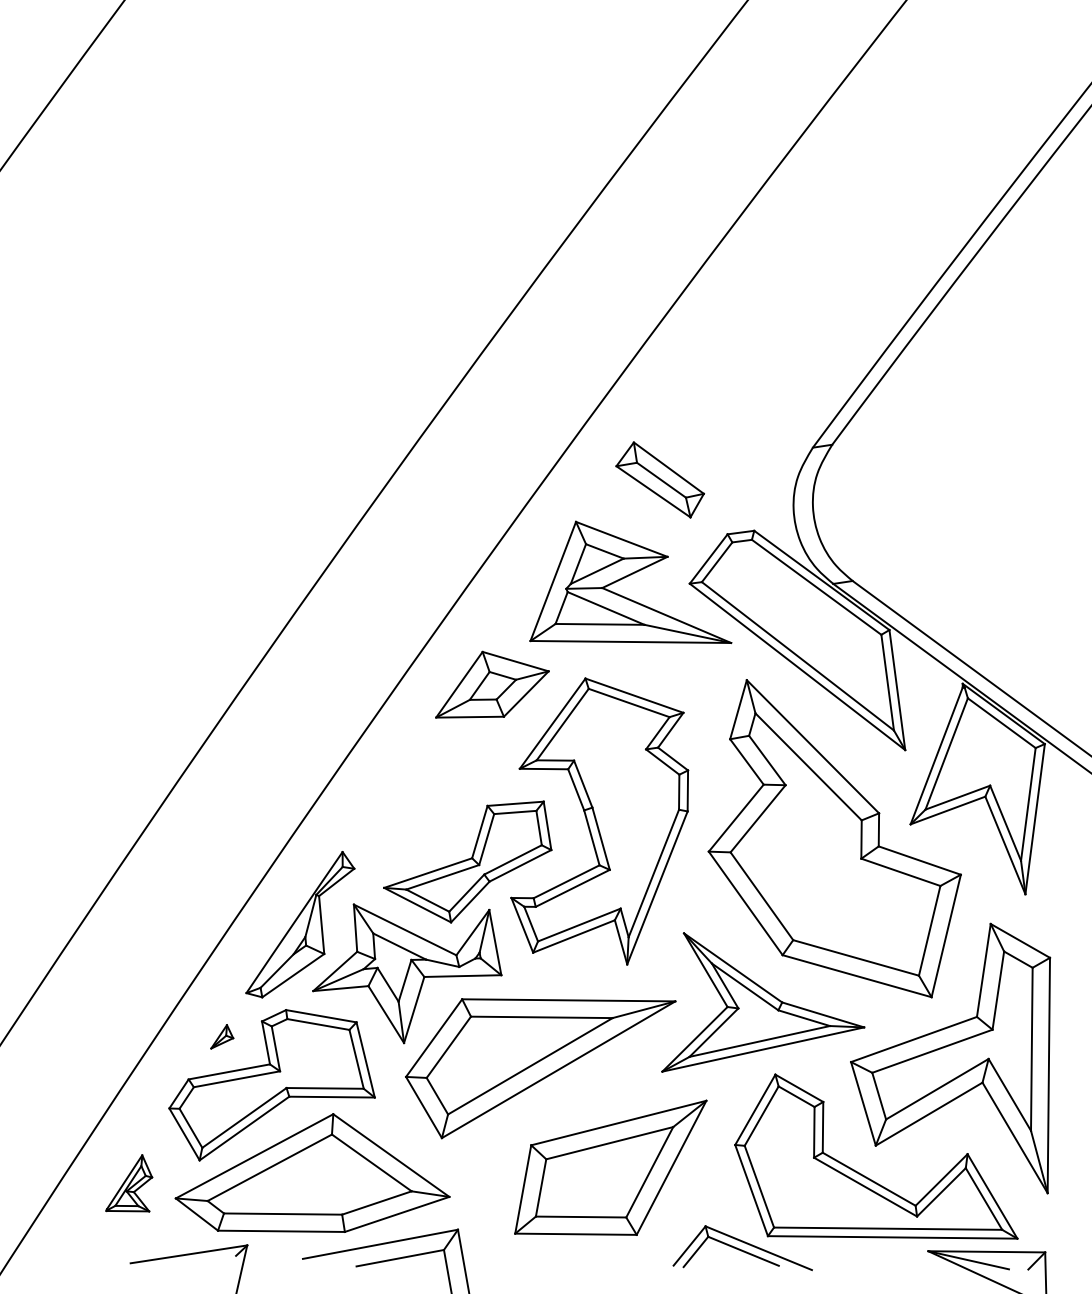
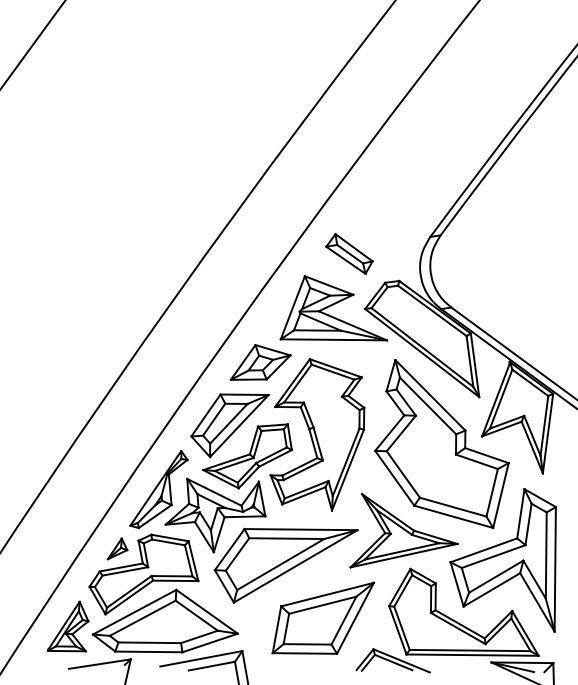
part: (433, 803) -> (229, 425), added
part: (222, 1036) -> (117, 548), size x1.67
part: (129, 1183) -> (68, 626), size x1.67

